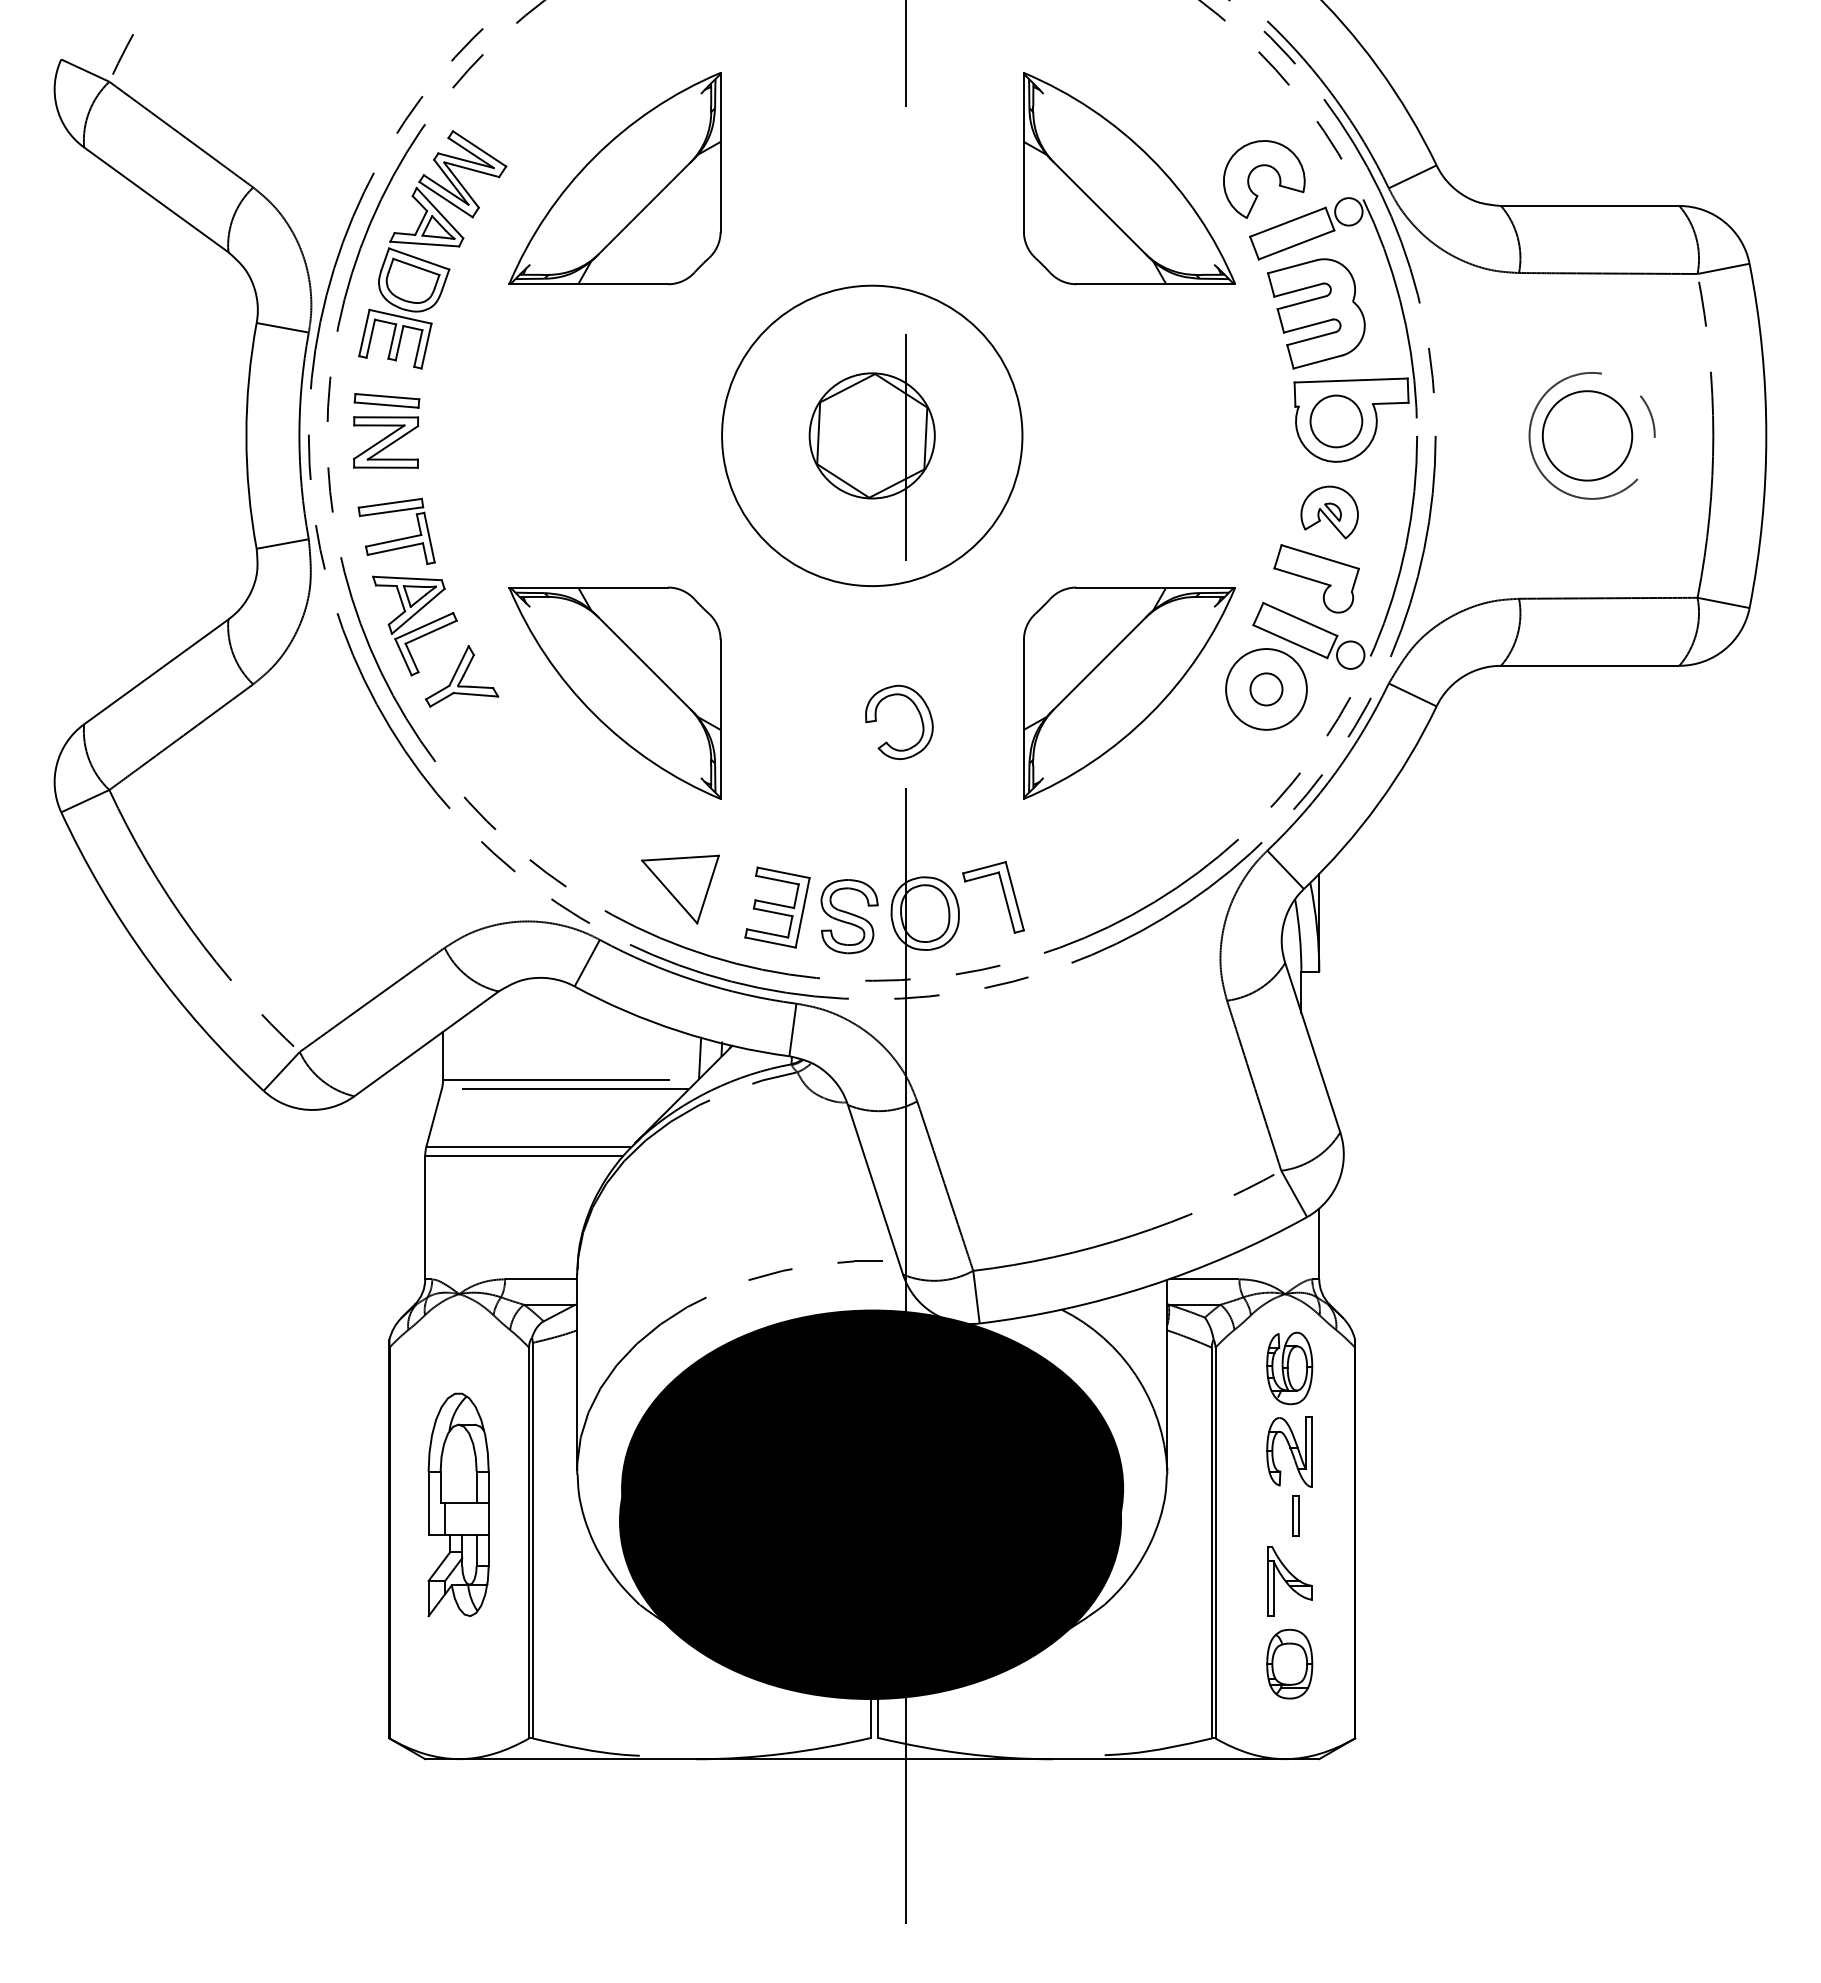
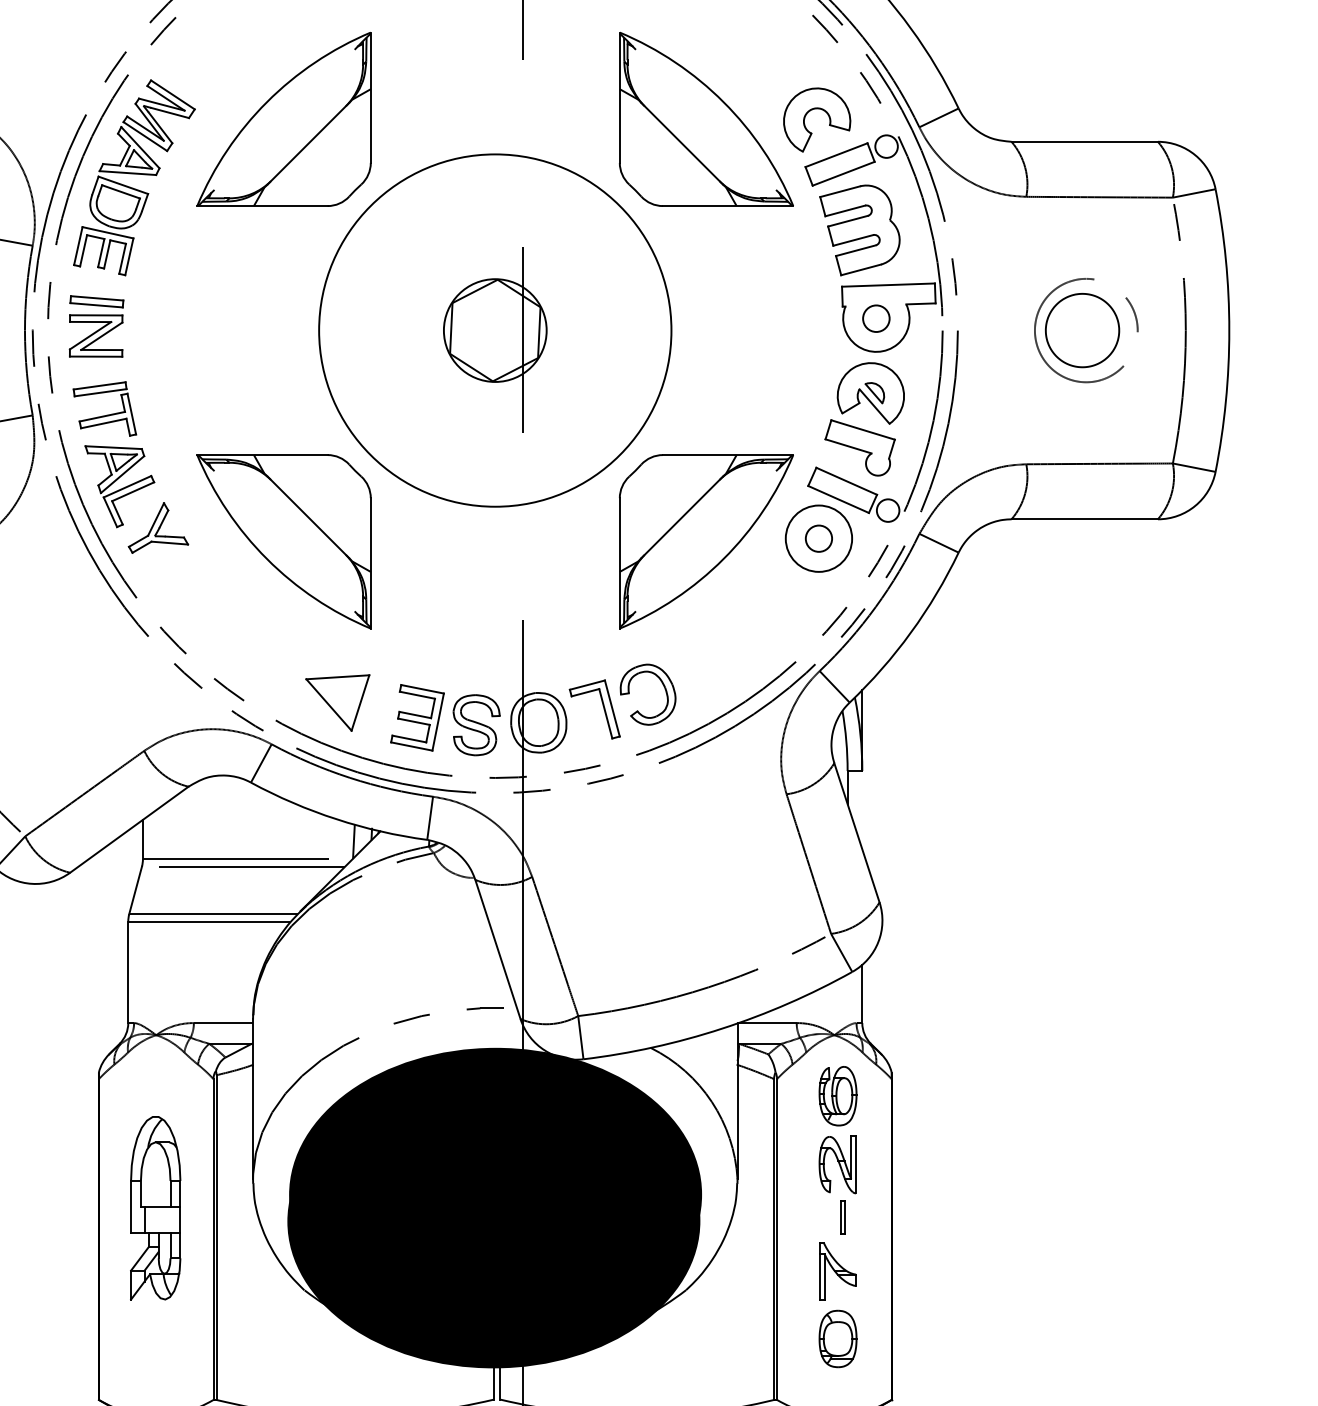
circle: (1336, 421) -> (876, 318), size x0.62
circle: (871, 435) -> (494, 330), size x1.43
part: (1329, 512) -> (870, 393), size x1.43
part: (917, 711) -> (662, 685), moved

